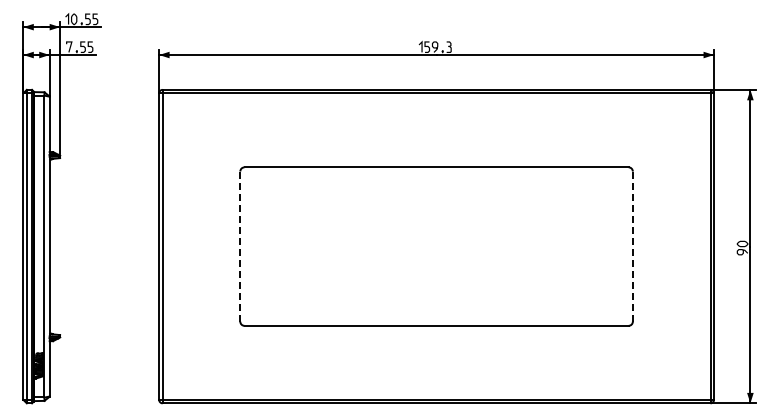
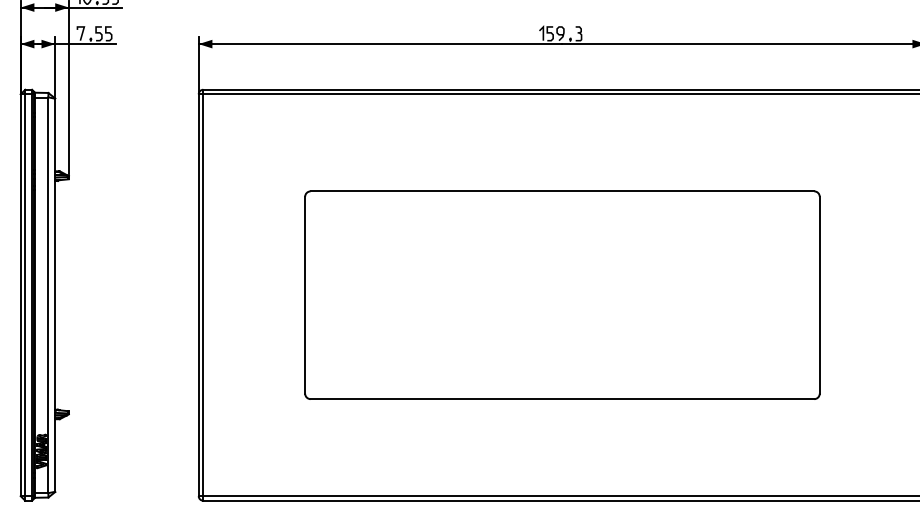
line: (632, 246) -> (819, 295), dashed -> solid
line: (240, 247) -> (305, 296), dashed -> solid

